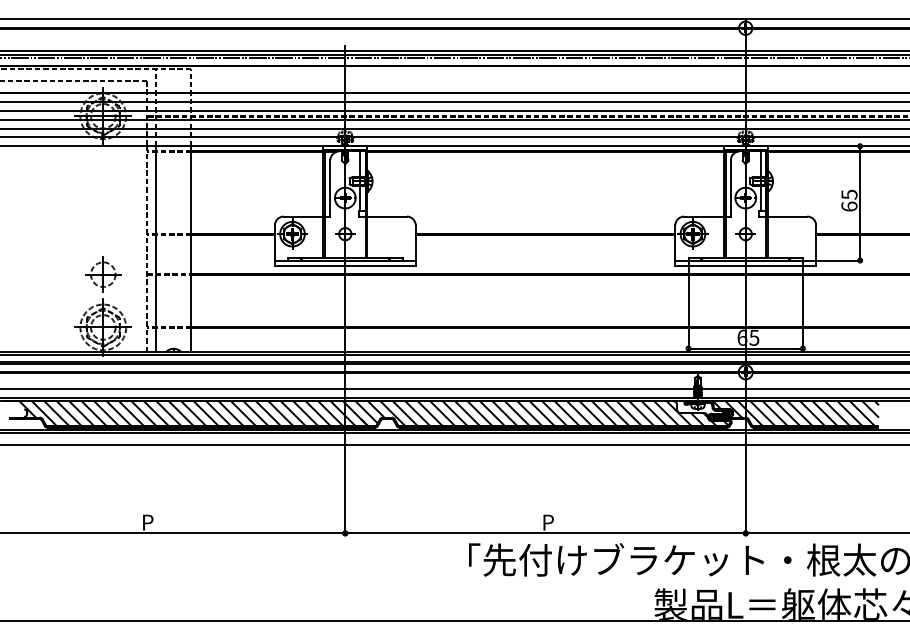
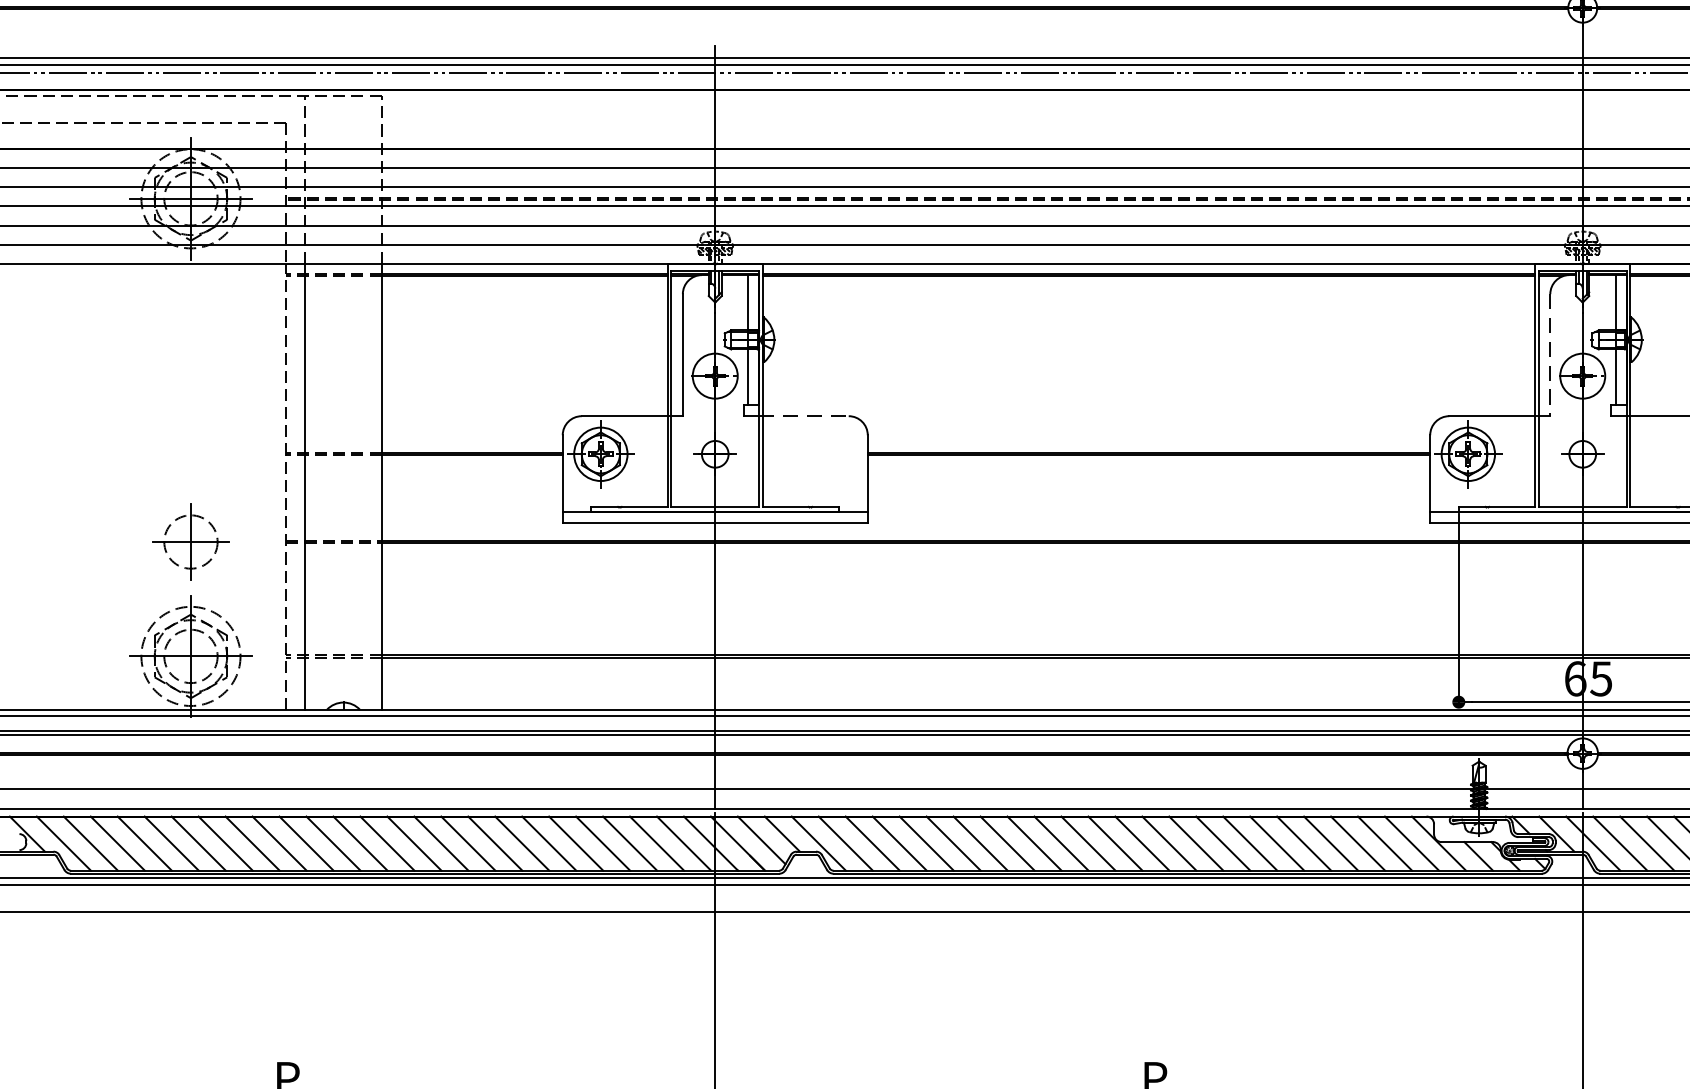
line: (730, 188) -> (1549, 355), solid -> dashed
line: (386, 216) -> (804, 416), solid -> dashed

